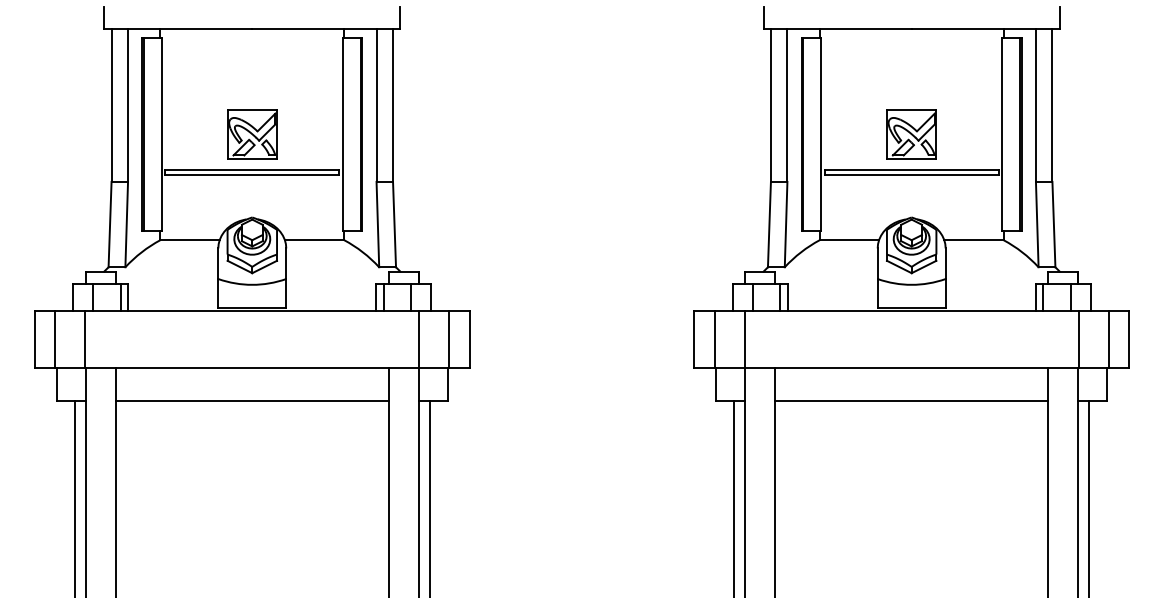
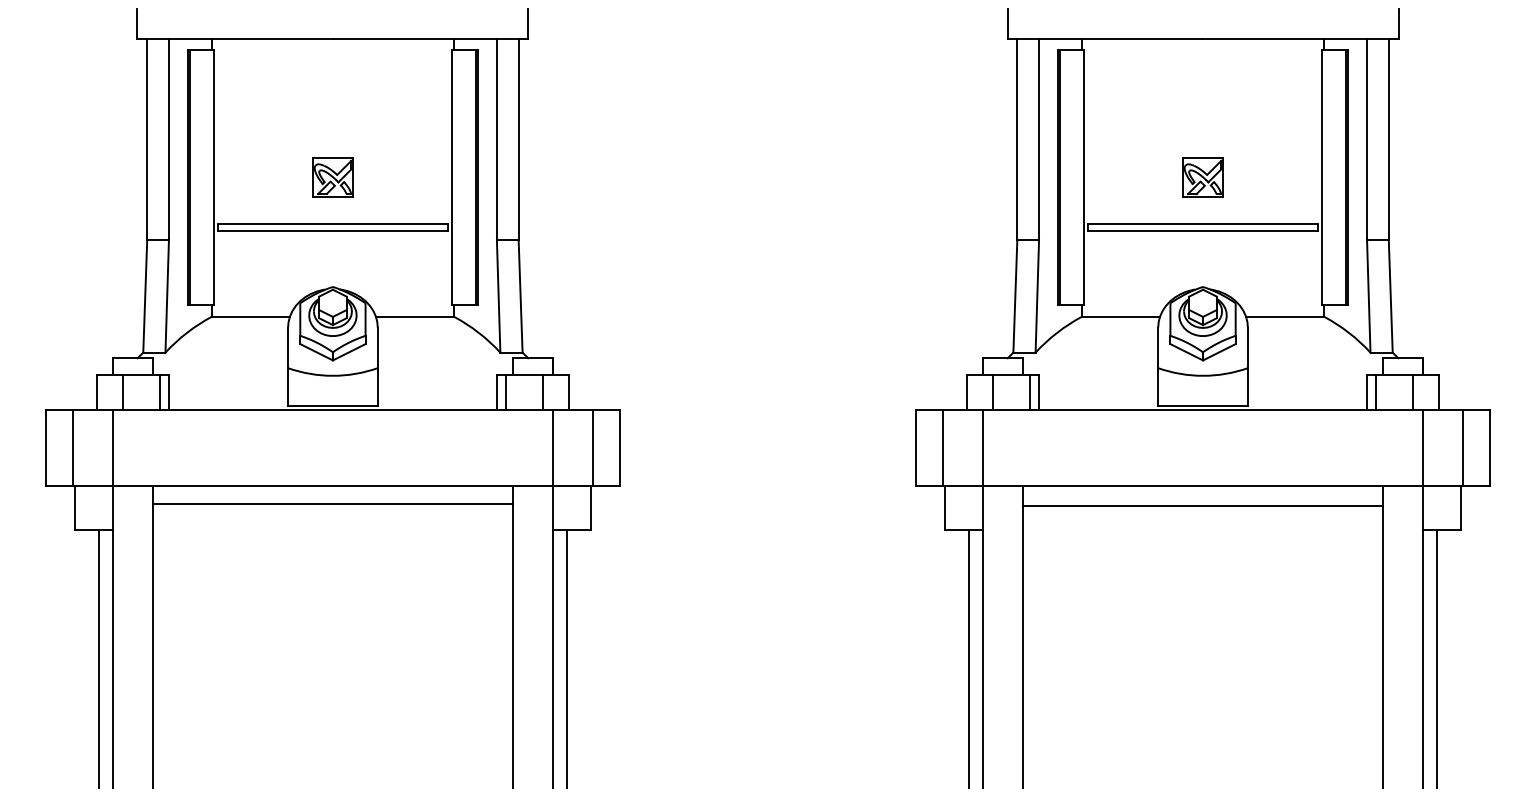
part: (252, 134) -> (333, 177), size x0.6
part: (911, 134) -> (1202, 177), size x0.6
line: (251, 401) -> (331, 504), moved
line: (911, 401) -> (1202, 506), moved

